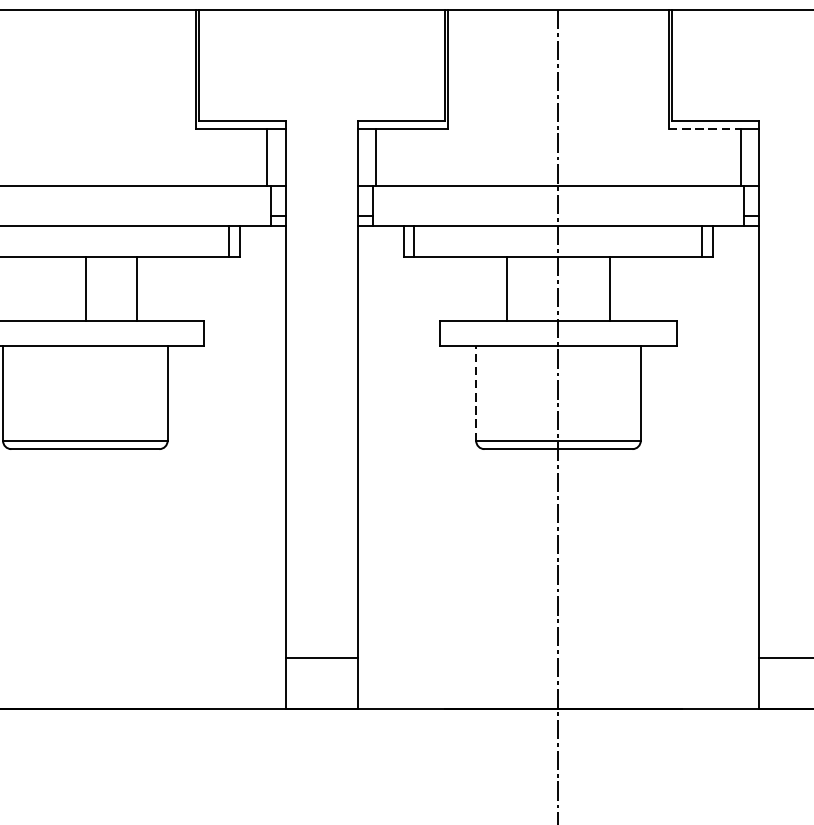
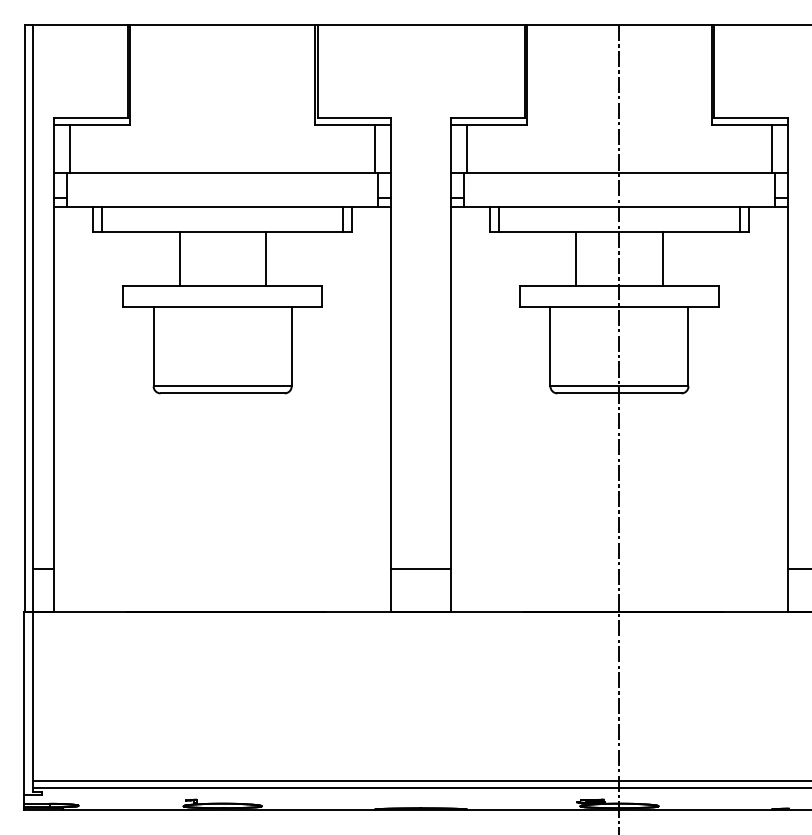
line: (705, 129) -> (742, 125), dashed -> solid
line: (86, 288) -> (179, 258), moved
line: (476, 393) -> (550, 346), dashed -> solid

